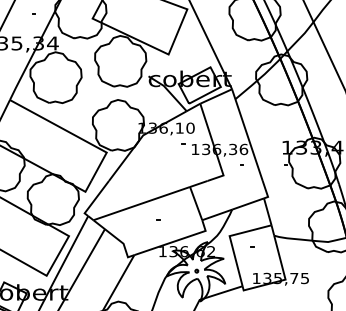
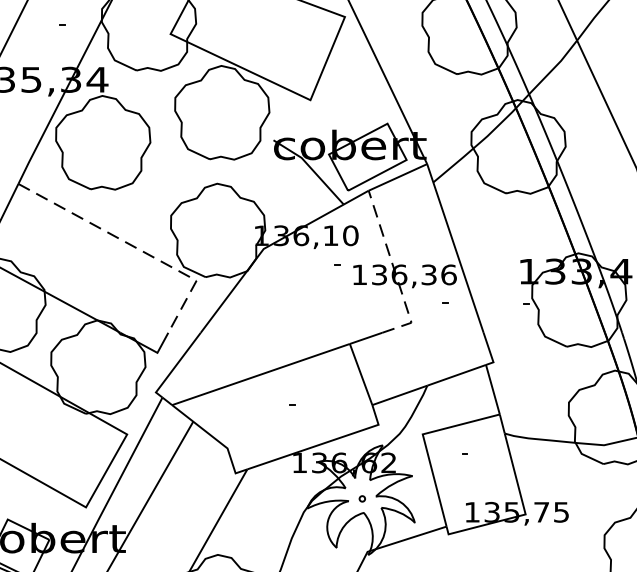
line: (73, 134) -> (135, 247), solid -> dashed
line: (214, 148) -> (394, 273), solid -> dashed

